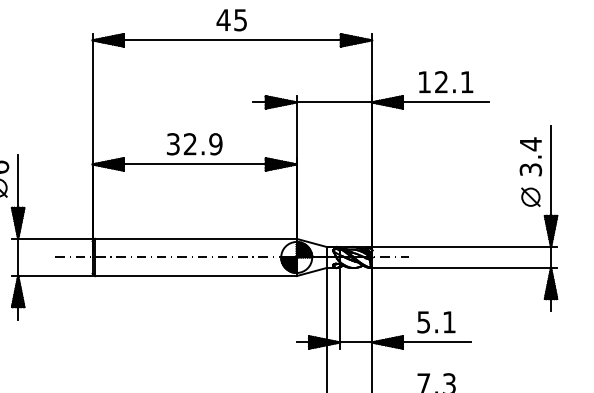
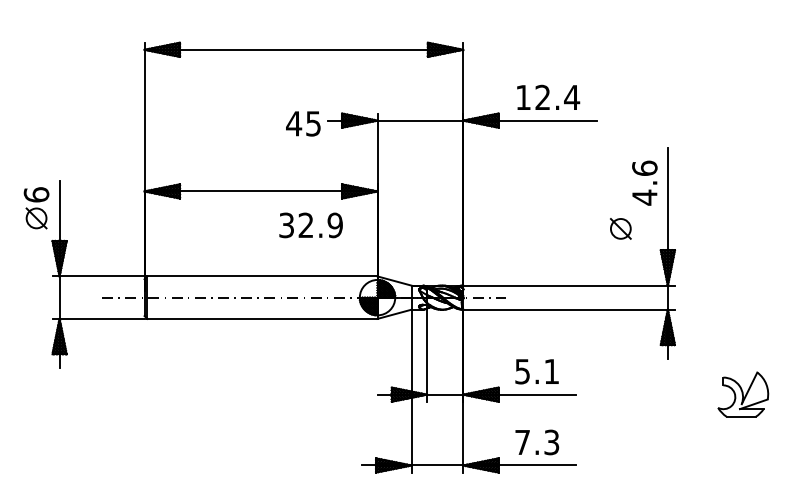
text: (231, 19) -> (303, 123), moved
text: (467, 82) -> (572, 97), 12.1 -> 12.4
text: (194, 144) -> (310, 225), moved
text: (530, 156) -> (644, 182), 3.4 -> 4.6
part: (530, 196) -> (620, 228), moved

